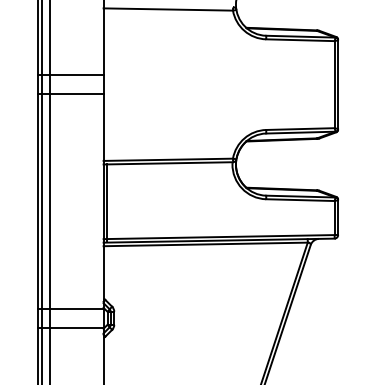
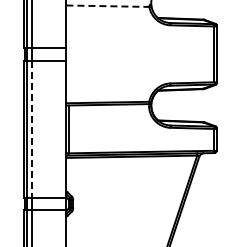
line: (169, 9) -> (108, 6), solid -> dashed
line: (50, 201) -> (32, 129), solid -> dashed

